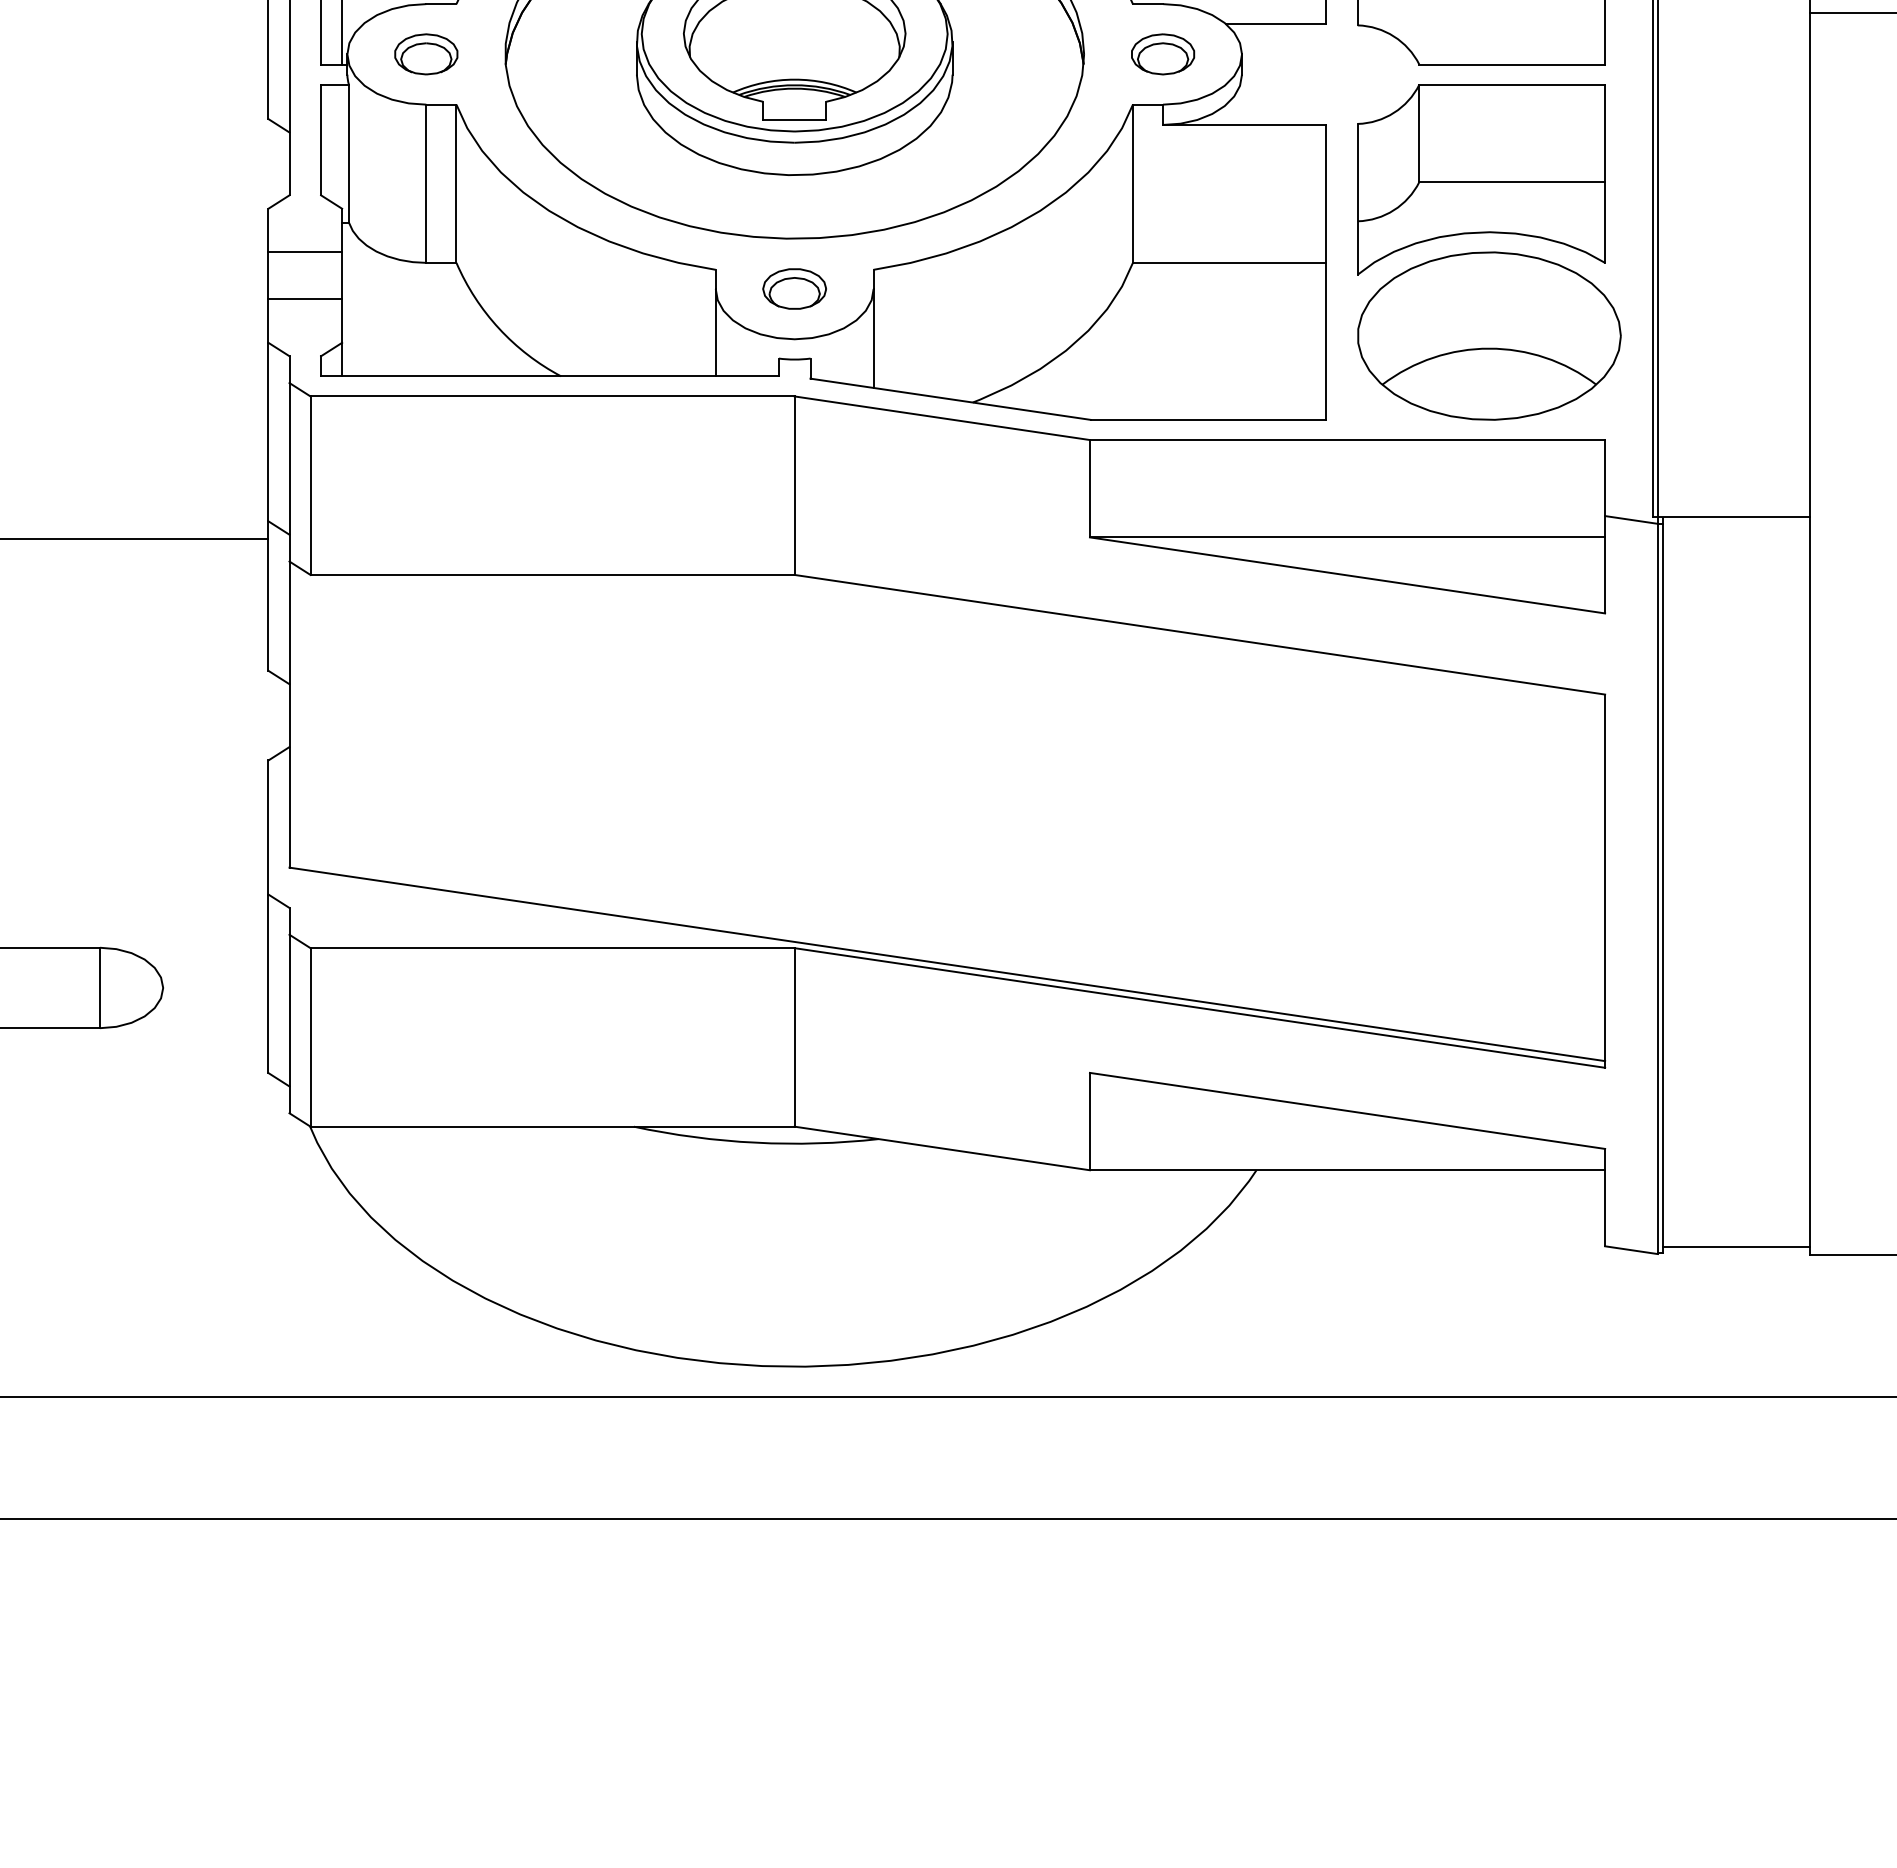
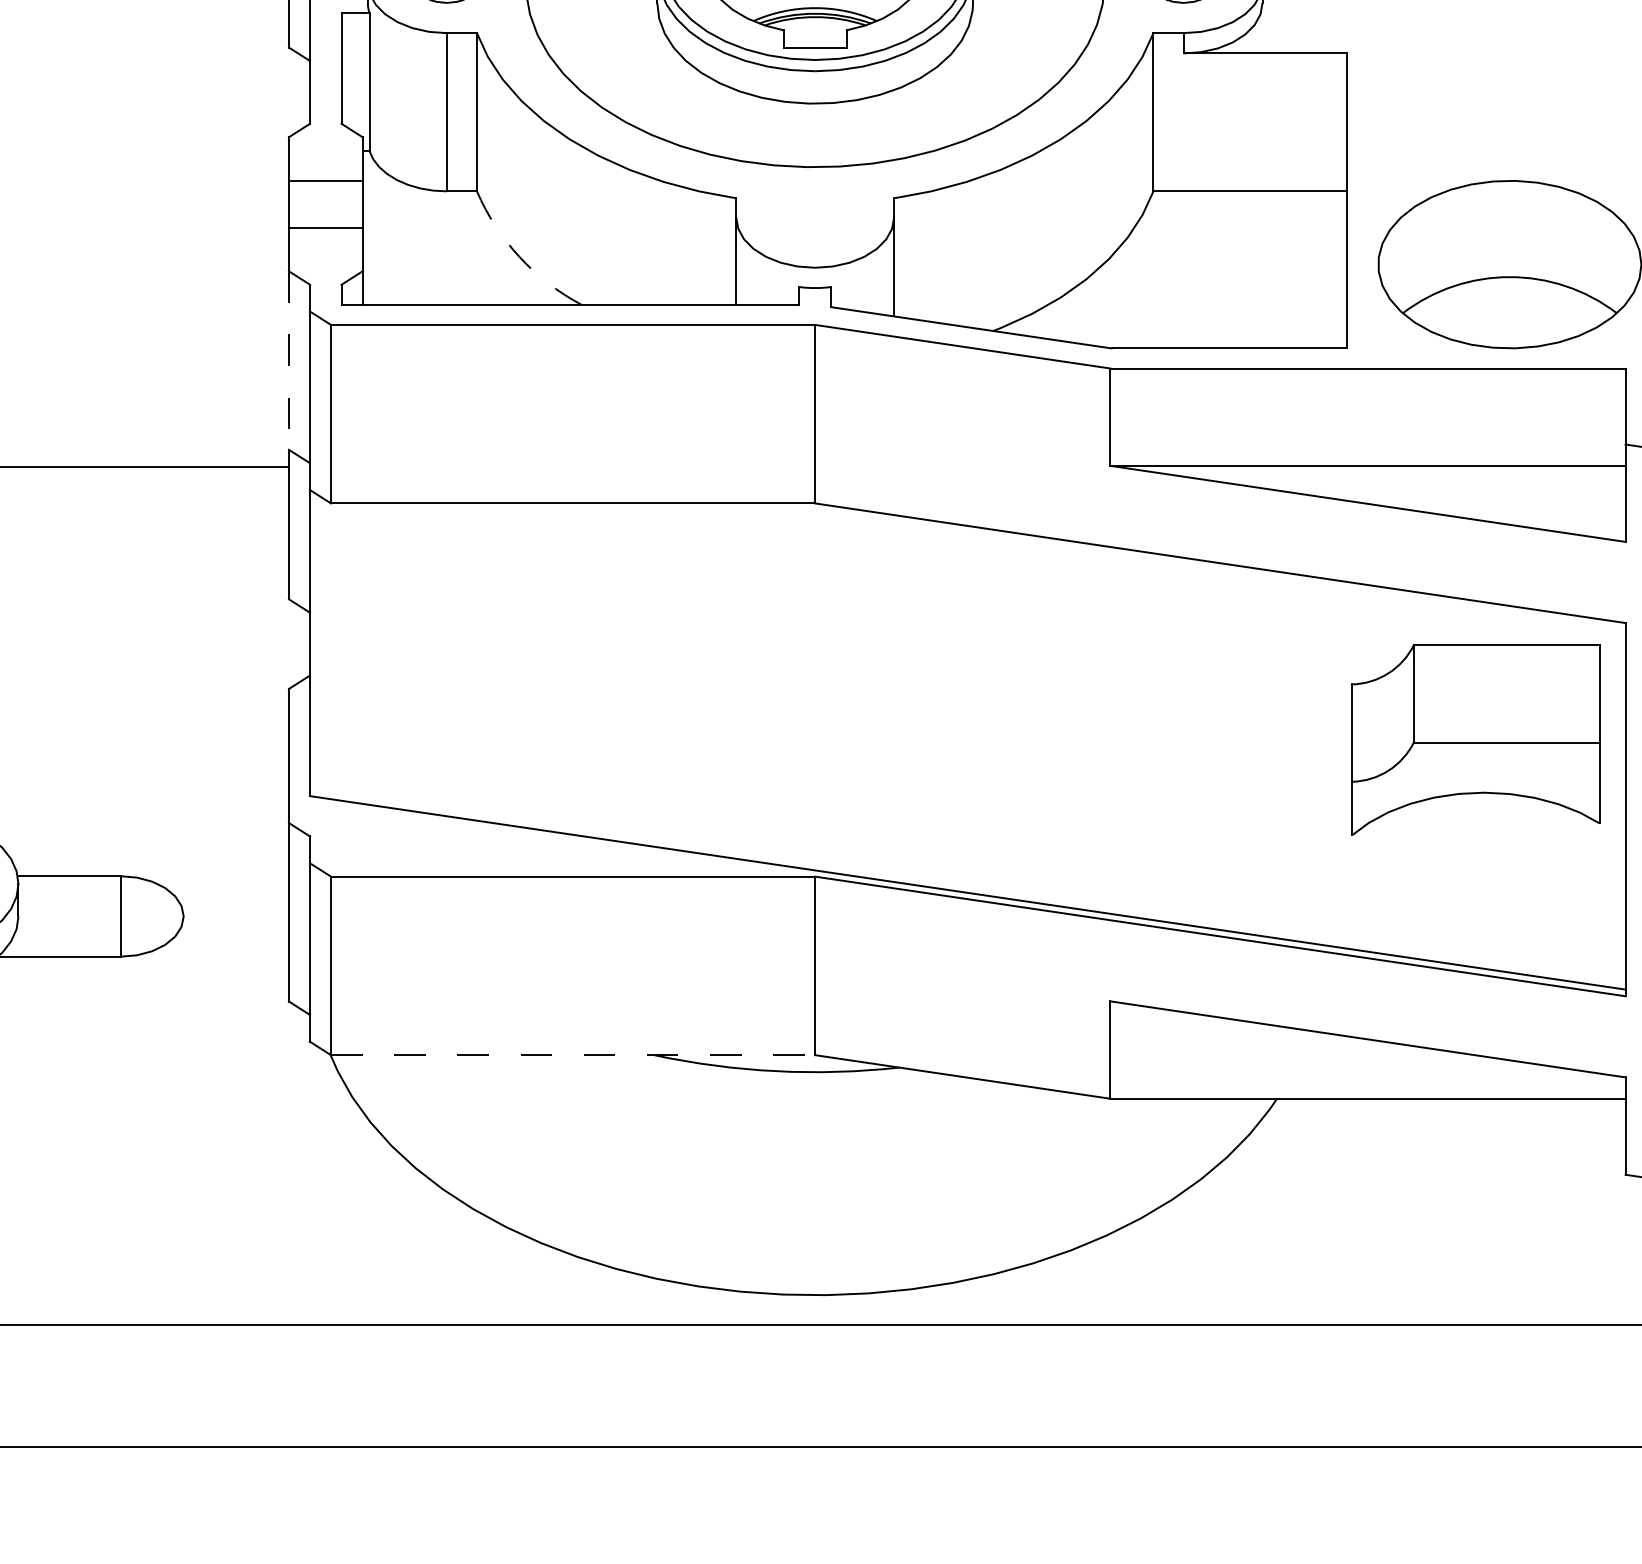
part: (1481, 179) -> (1476, 739), moved
part: (794, 288) -> (815, 216), removed
arc: (499, 328) -> (520, 256), solid -> dashed
line: (268, 432) -> (289, 360), solid -> dashed
line: (553, 1126) -> (574, 1054), solid -> dashed

